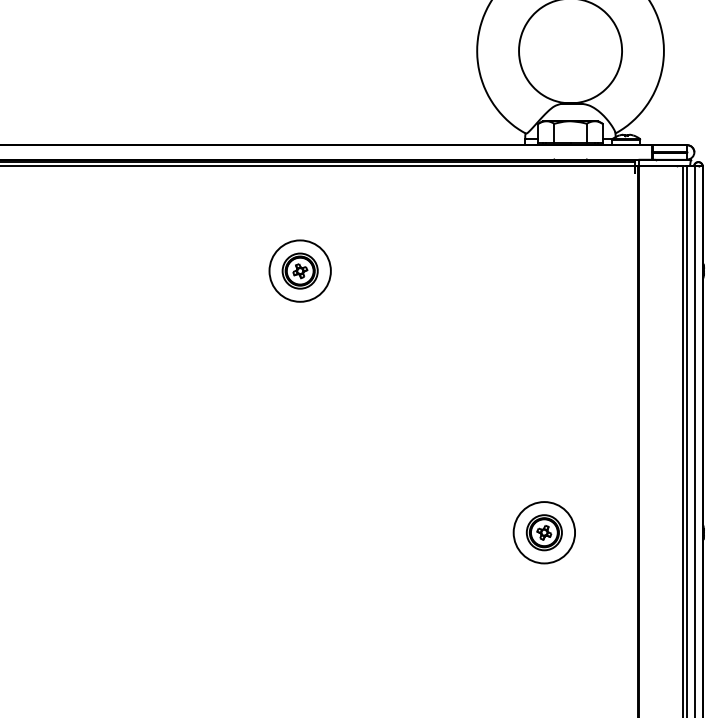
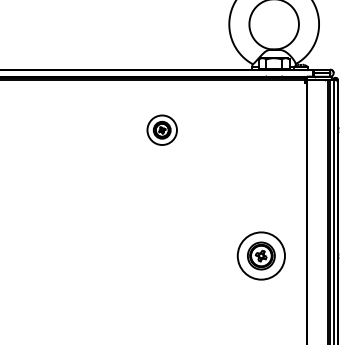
part: (298, 269) -> (161, 129), moved
part: (544, 531) -> (261, 255), size x1.6

